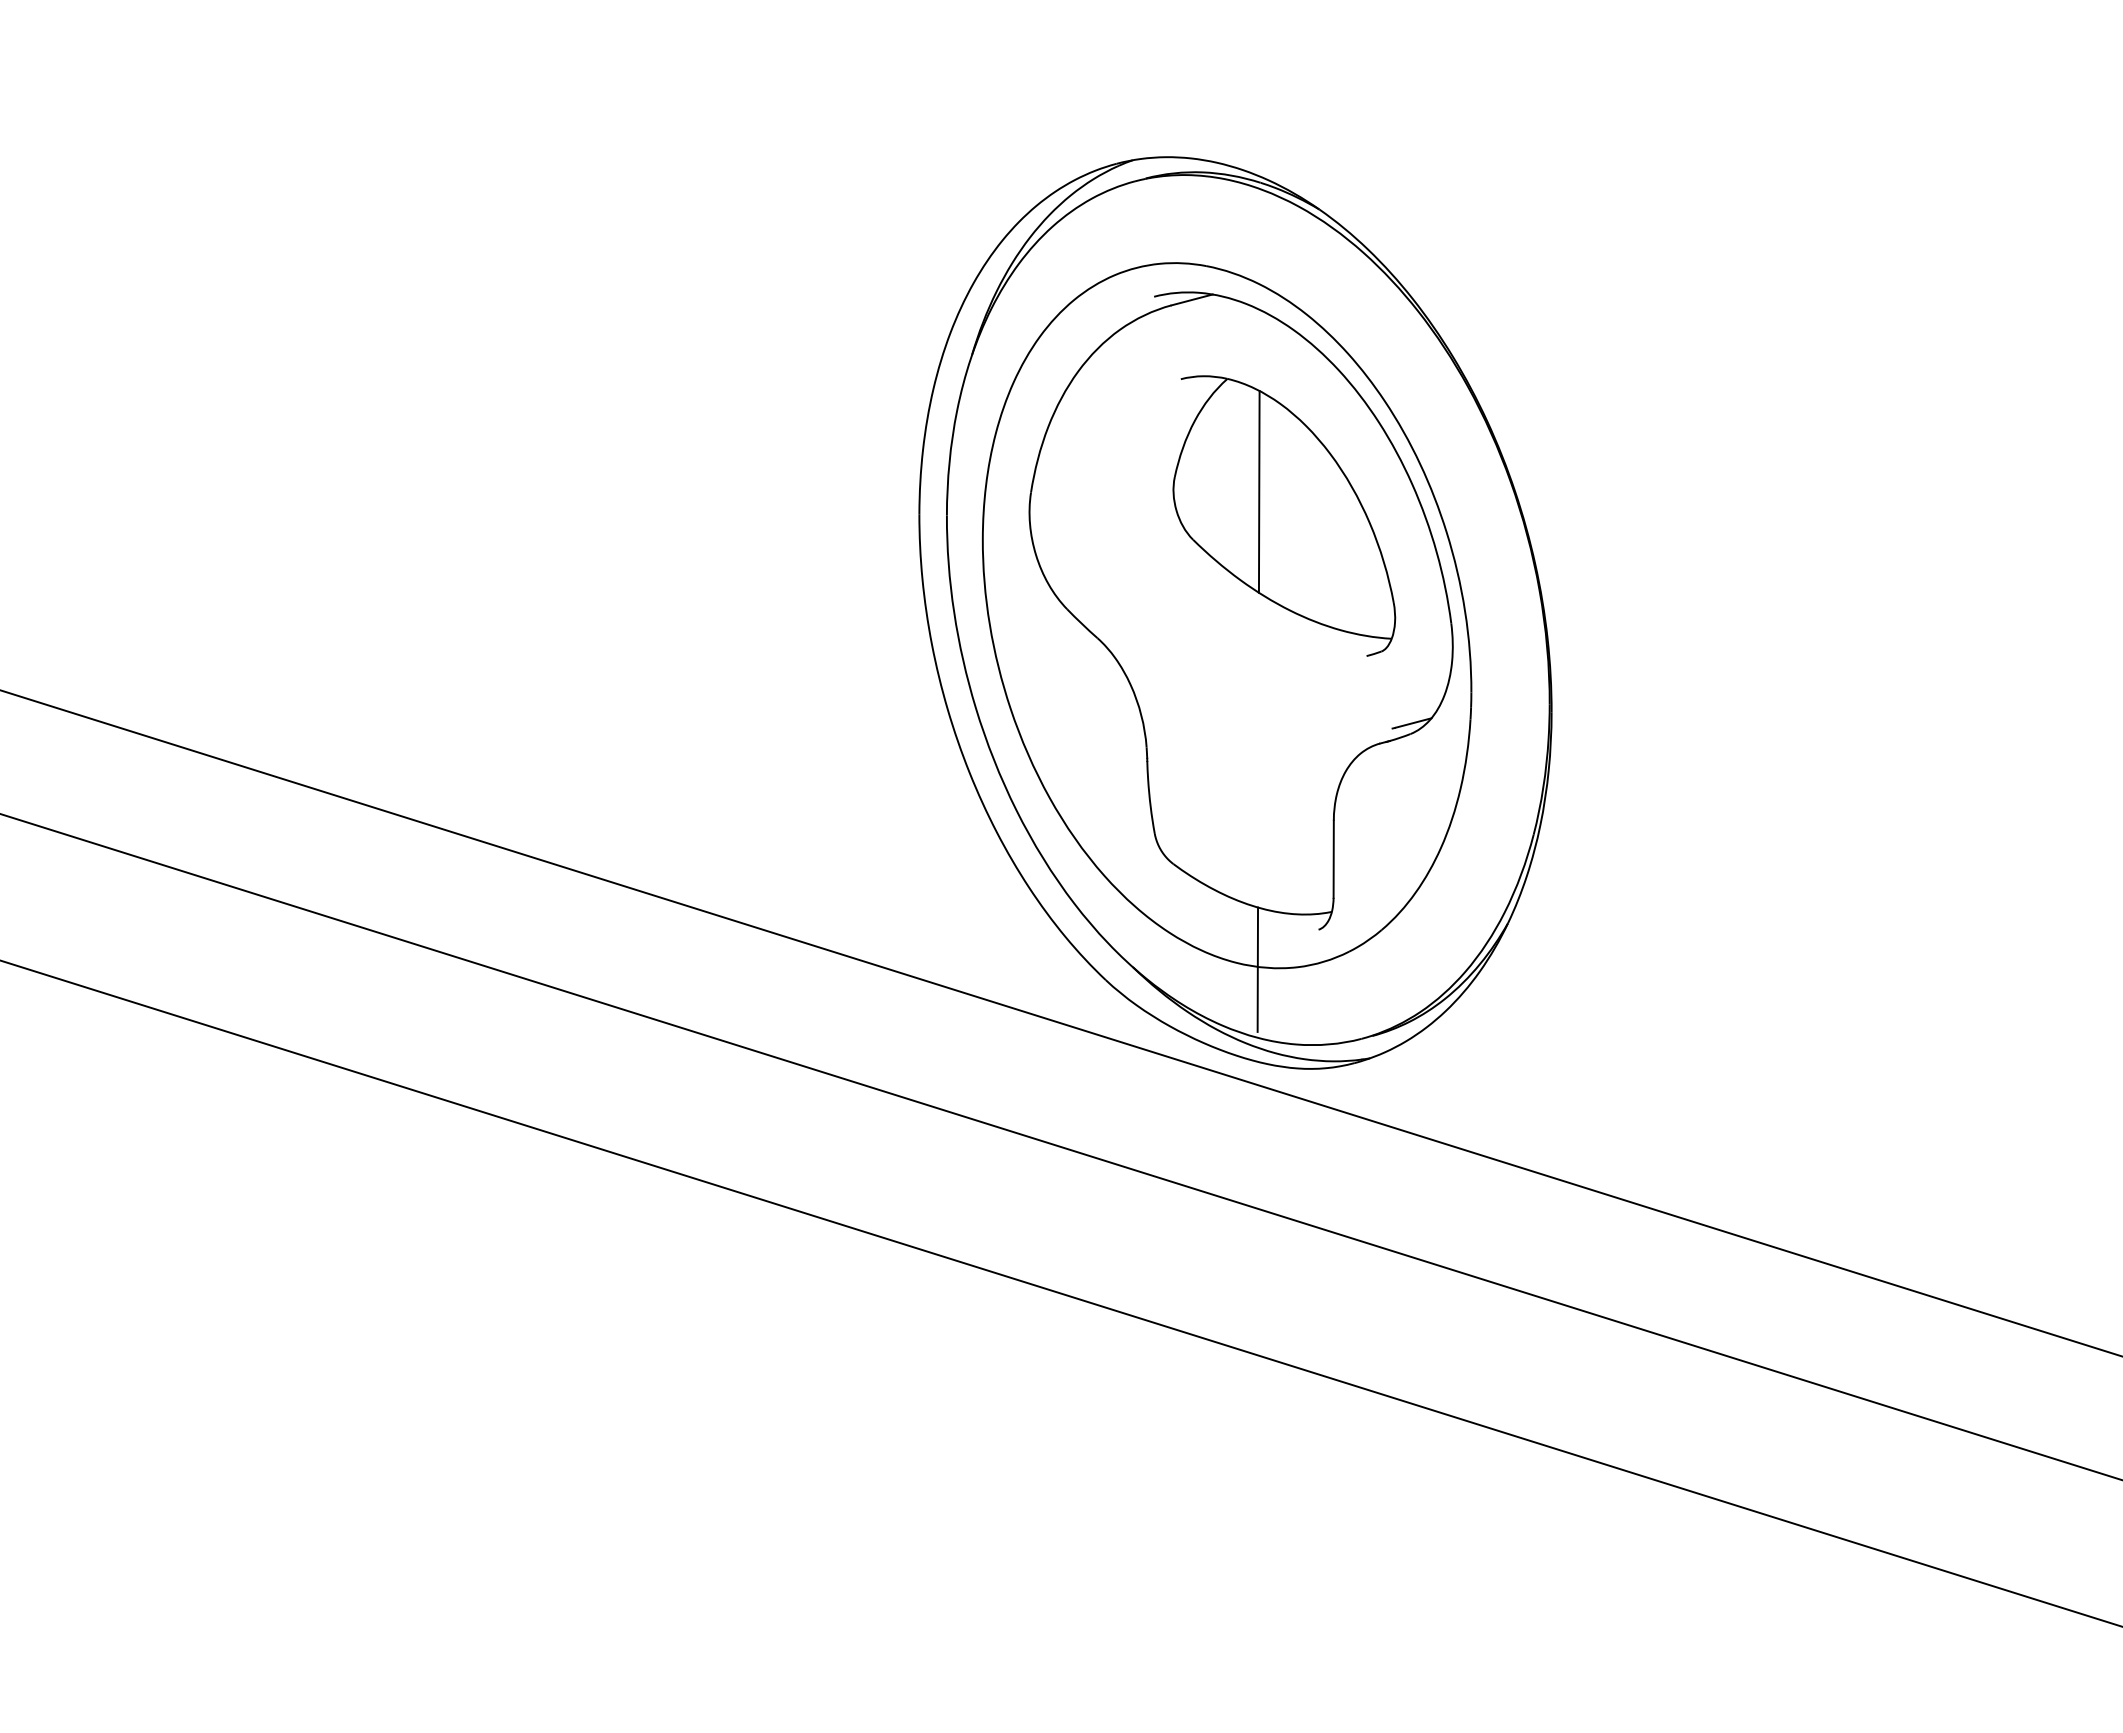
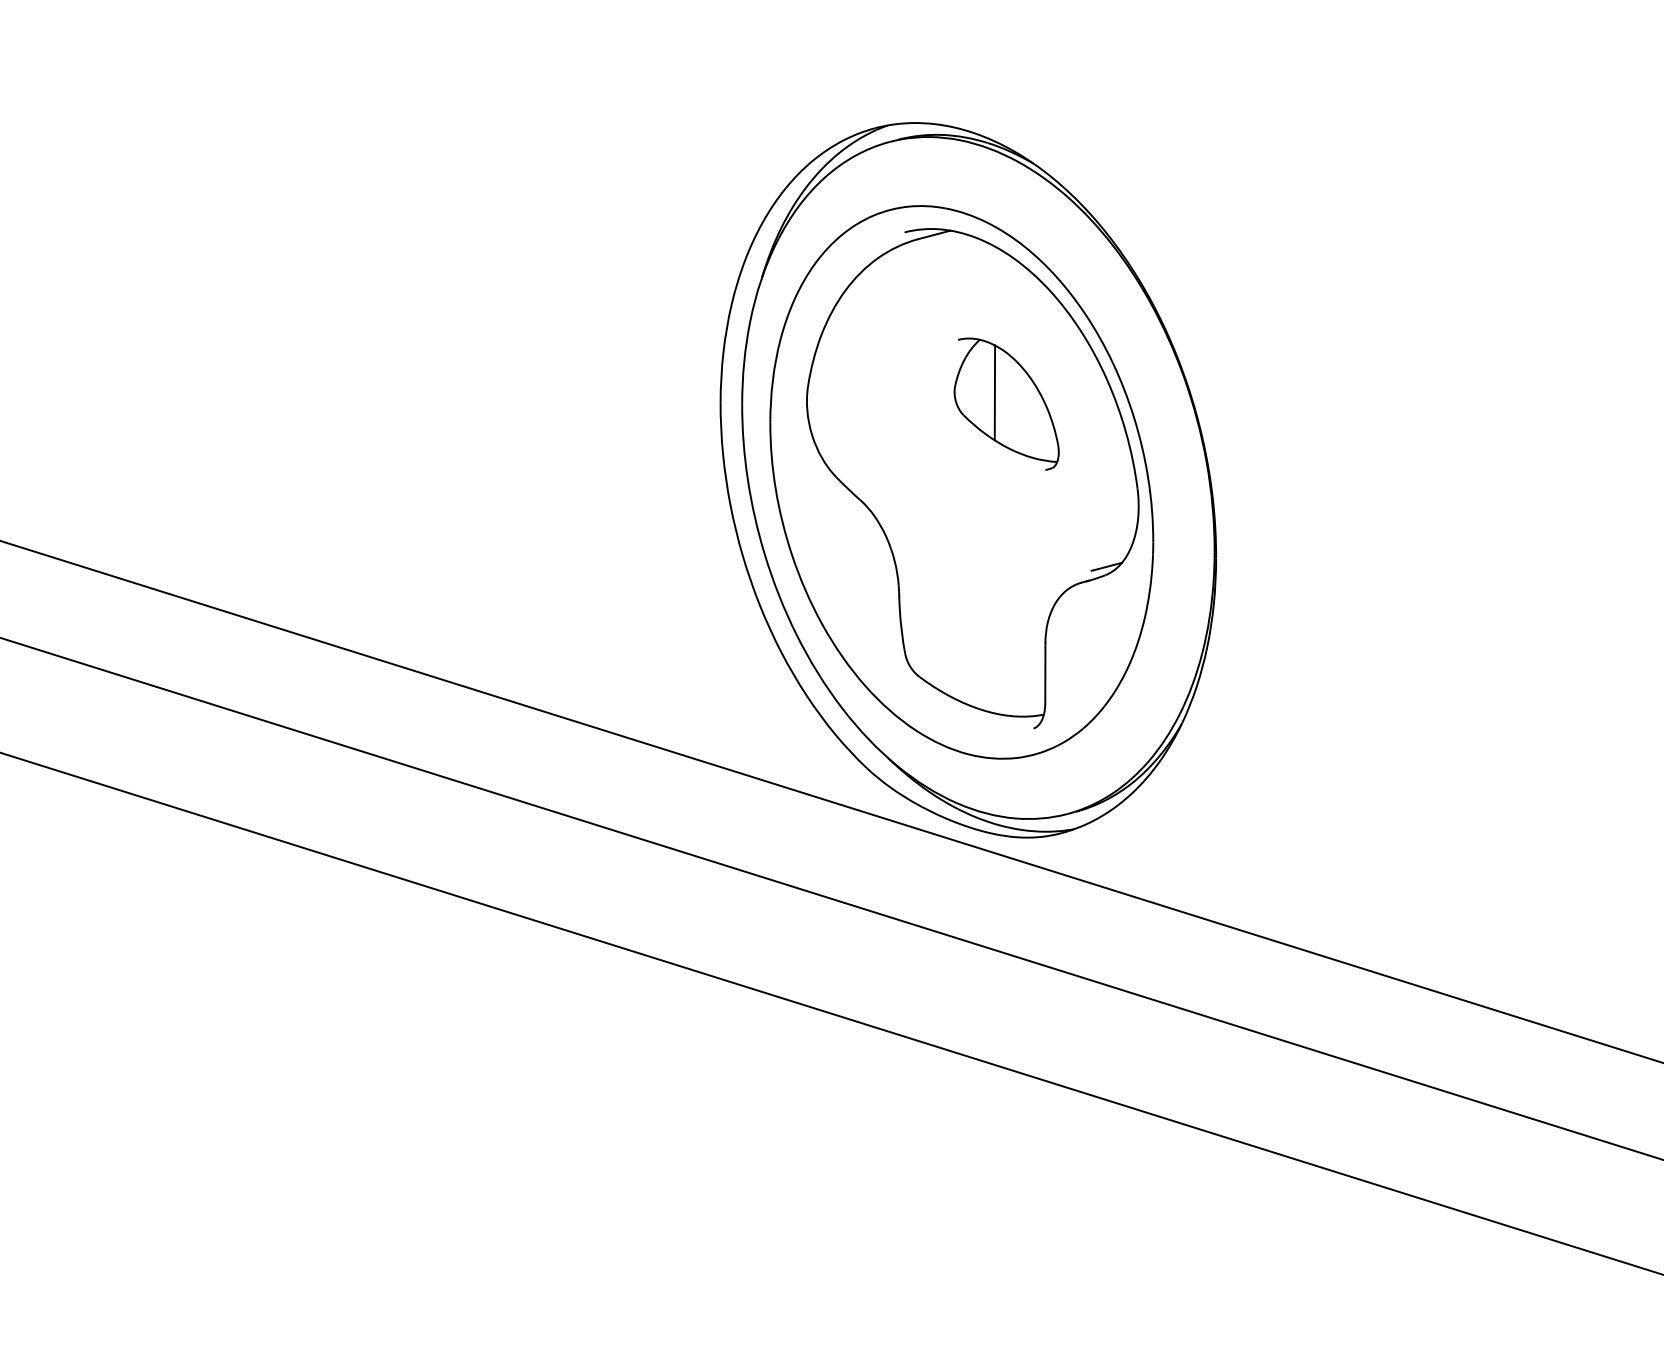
part: (1284, 515) -> (1006, 403), size x0.6
line: (1257, 969) -> (985, 759), removed

